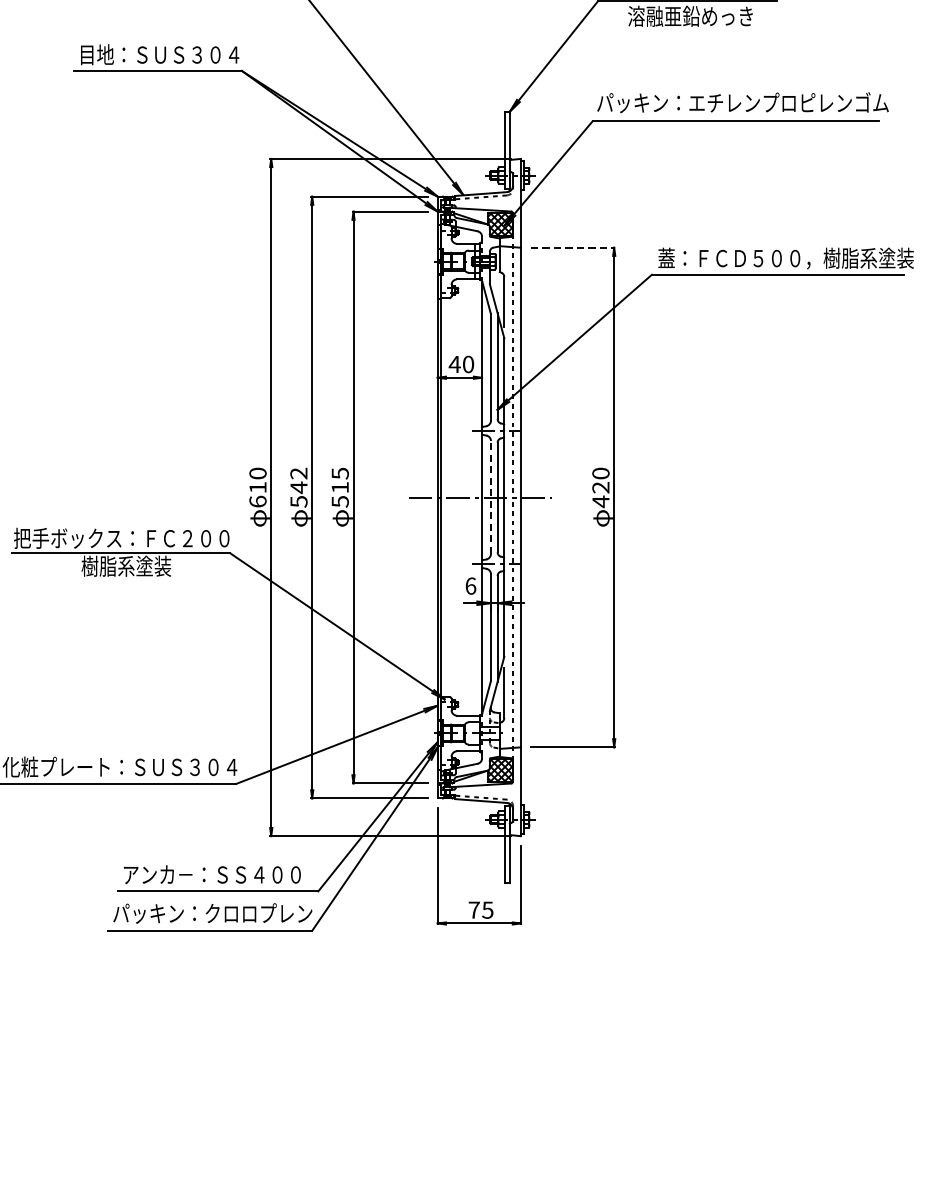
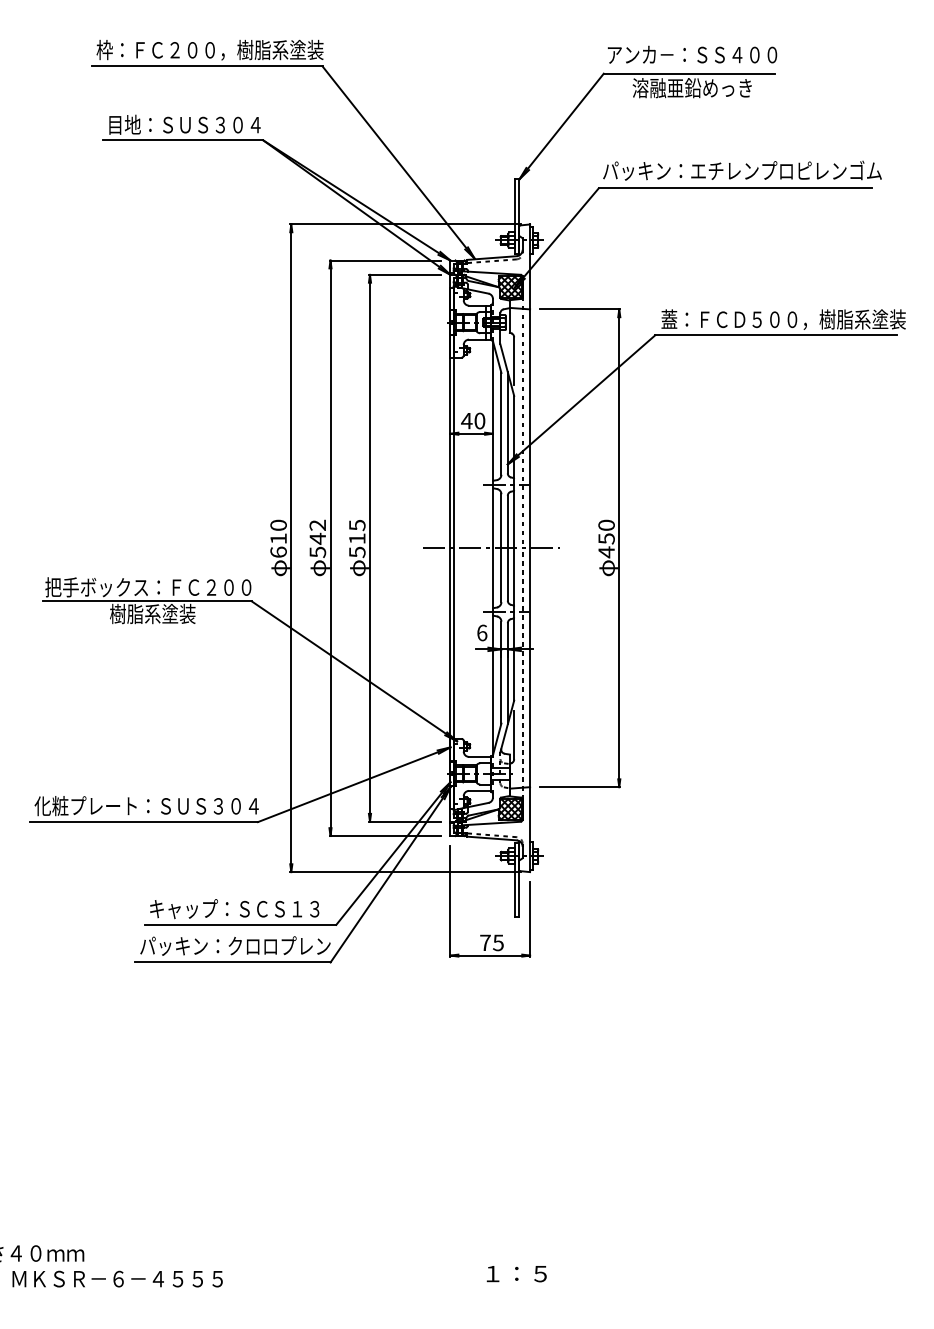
line: (573, 247) -> (580, 309), dashed -> solid
text: (600, 487) -> (606, 538), 420 -> 450
line: (491, 497) -> (501, 548), dashed -> solid
text: (211, 875) -> (234, 909), アンカ－：ＳＳ４００ -> キャップ：ＳＣＳ１３

